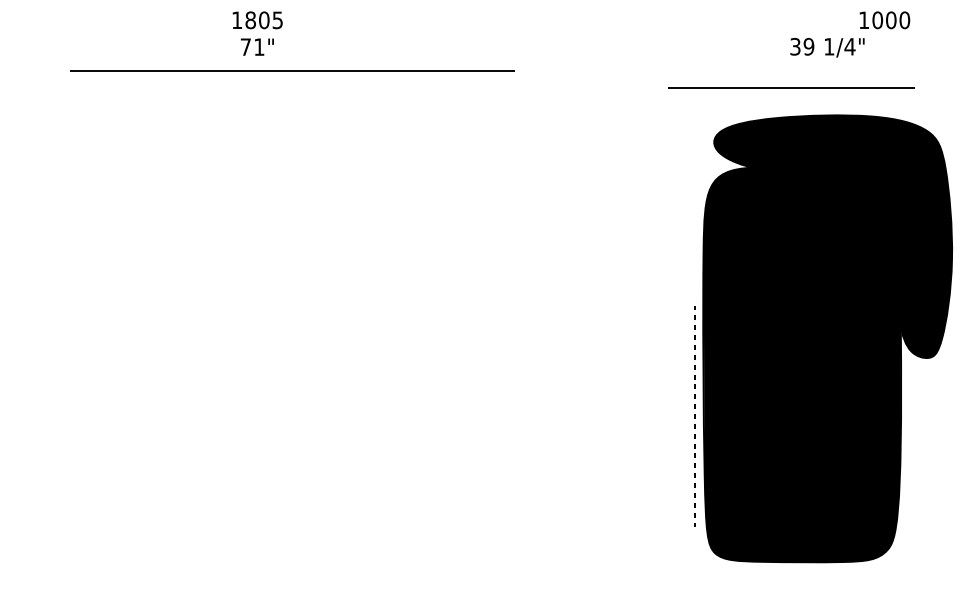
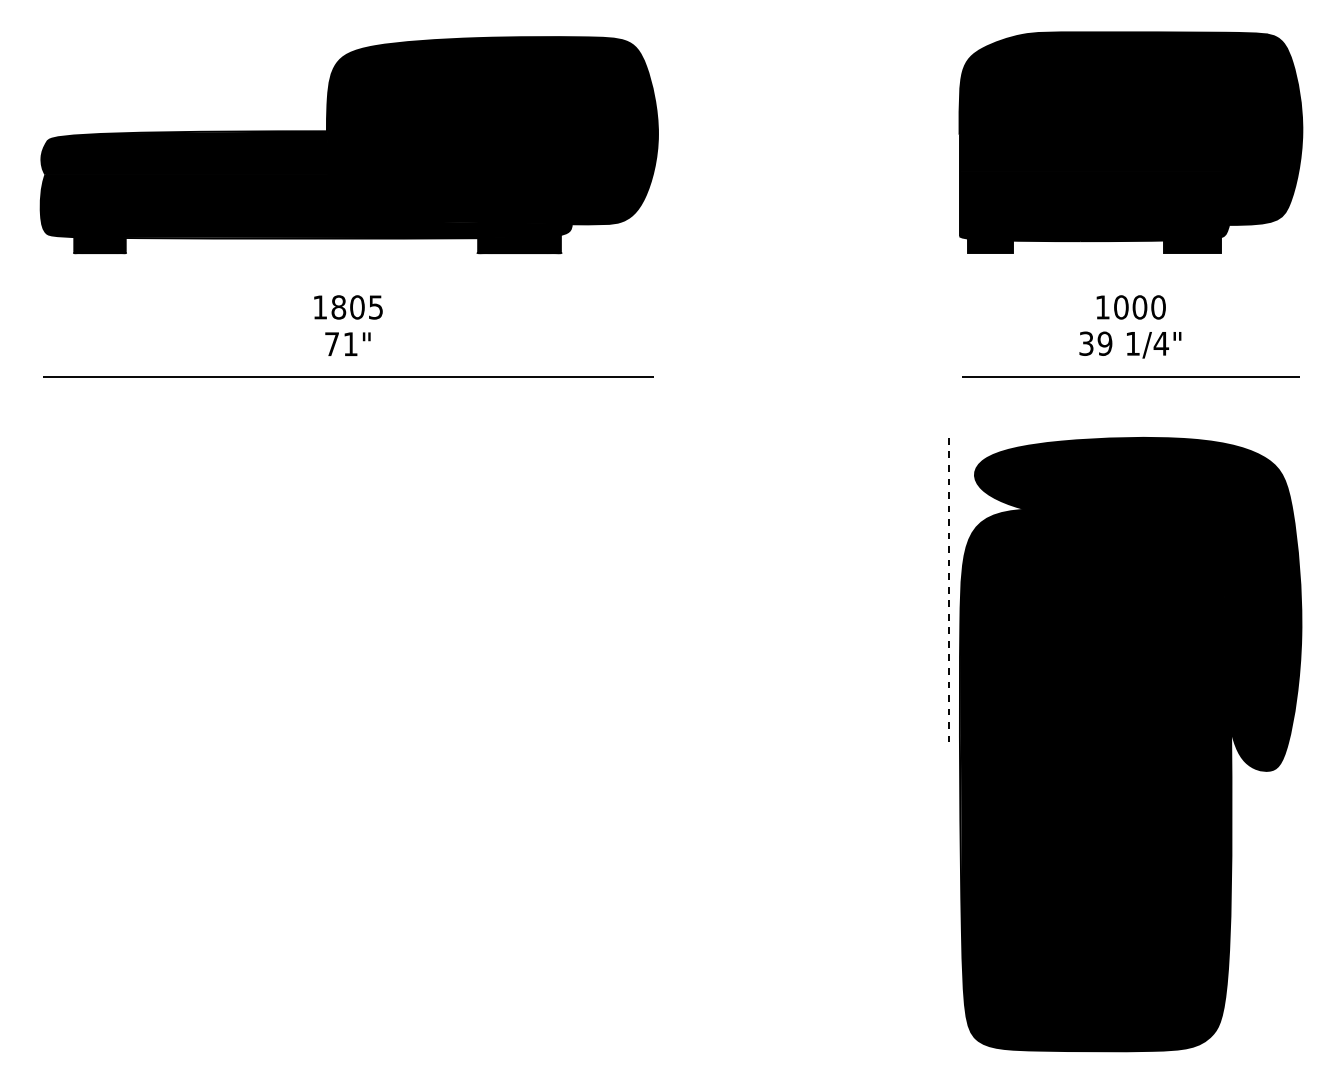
text: (884, 20) -> (1130, 307), moved
line: (292, 70) -> (348, 376), moved
line: (791, 87) -> (1130, 376), moved
line: (694, 416) -> (948, 589), moved

